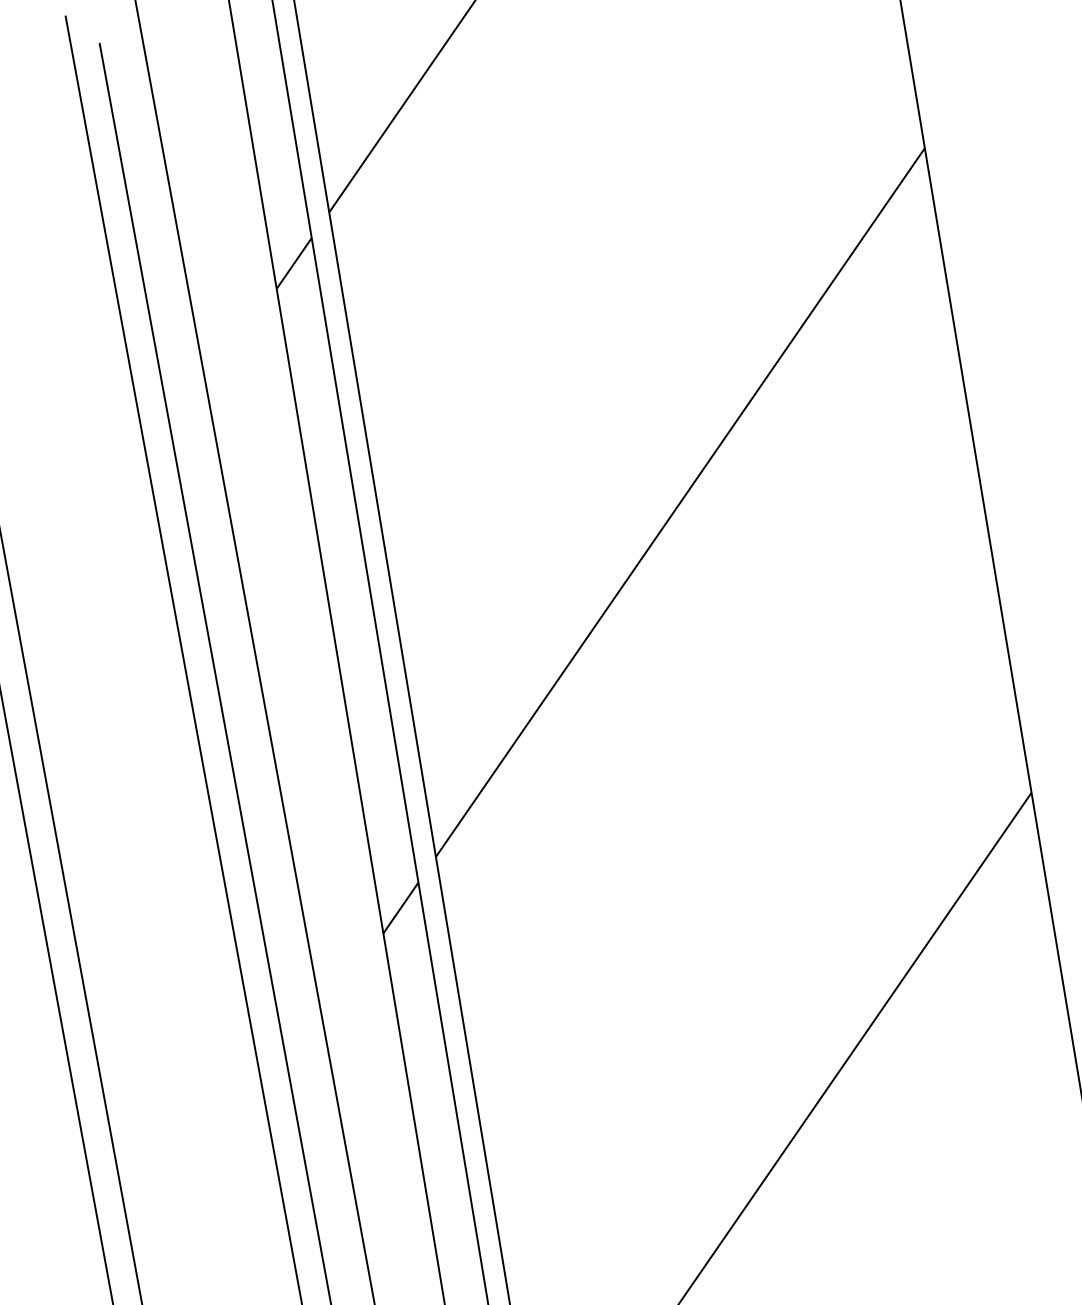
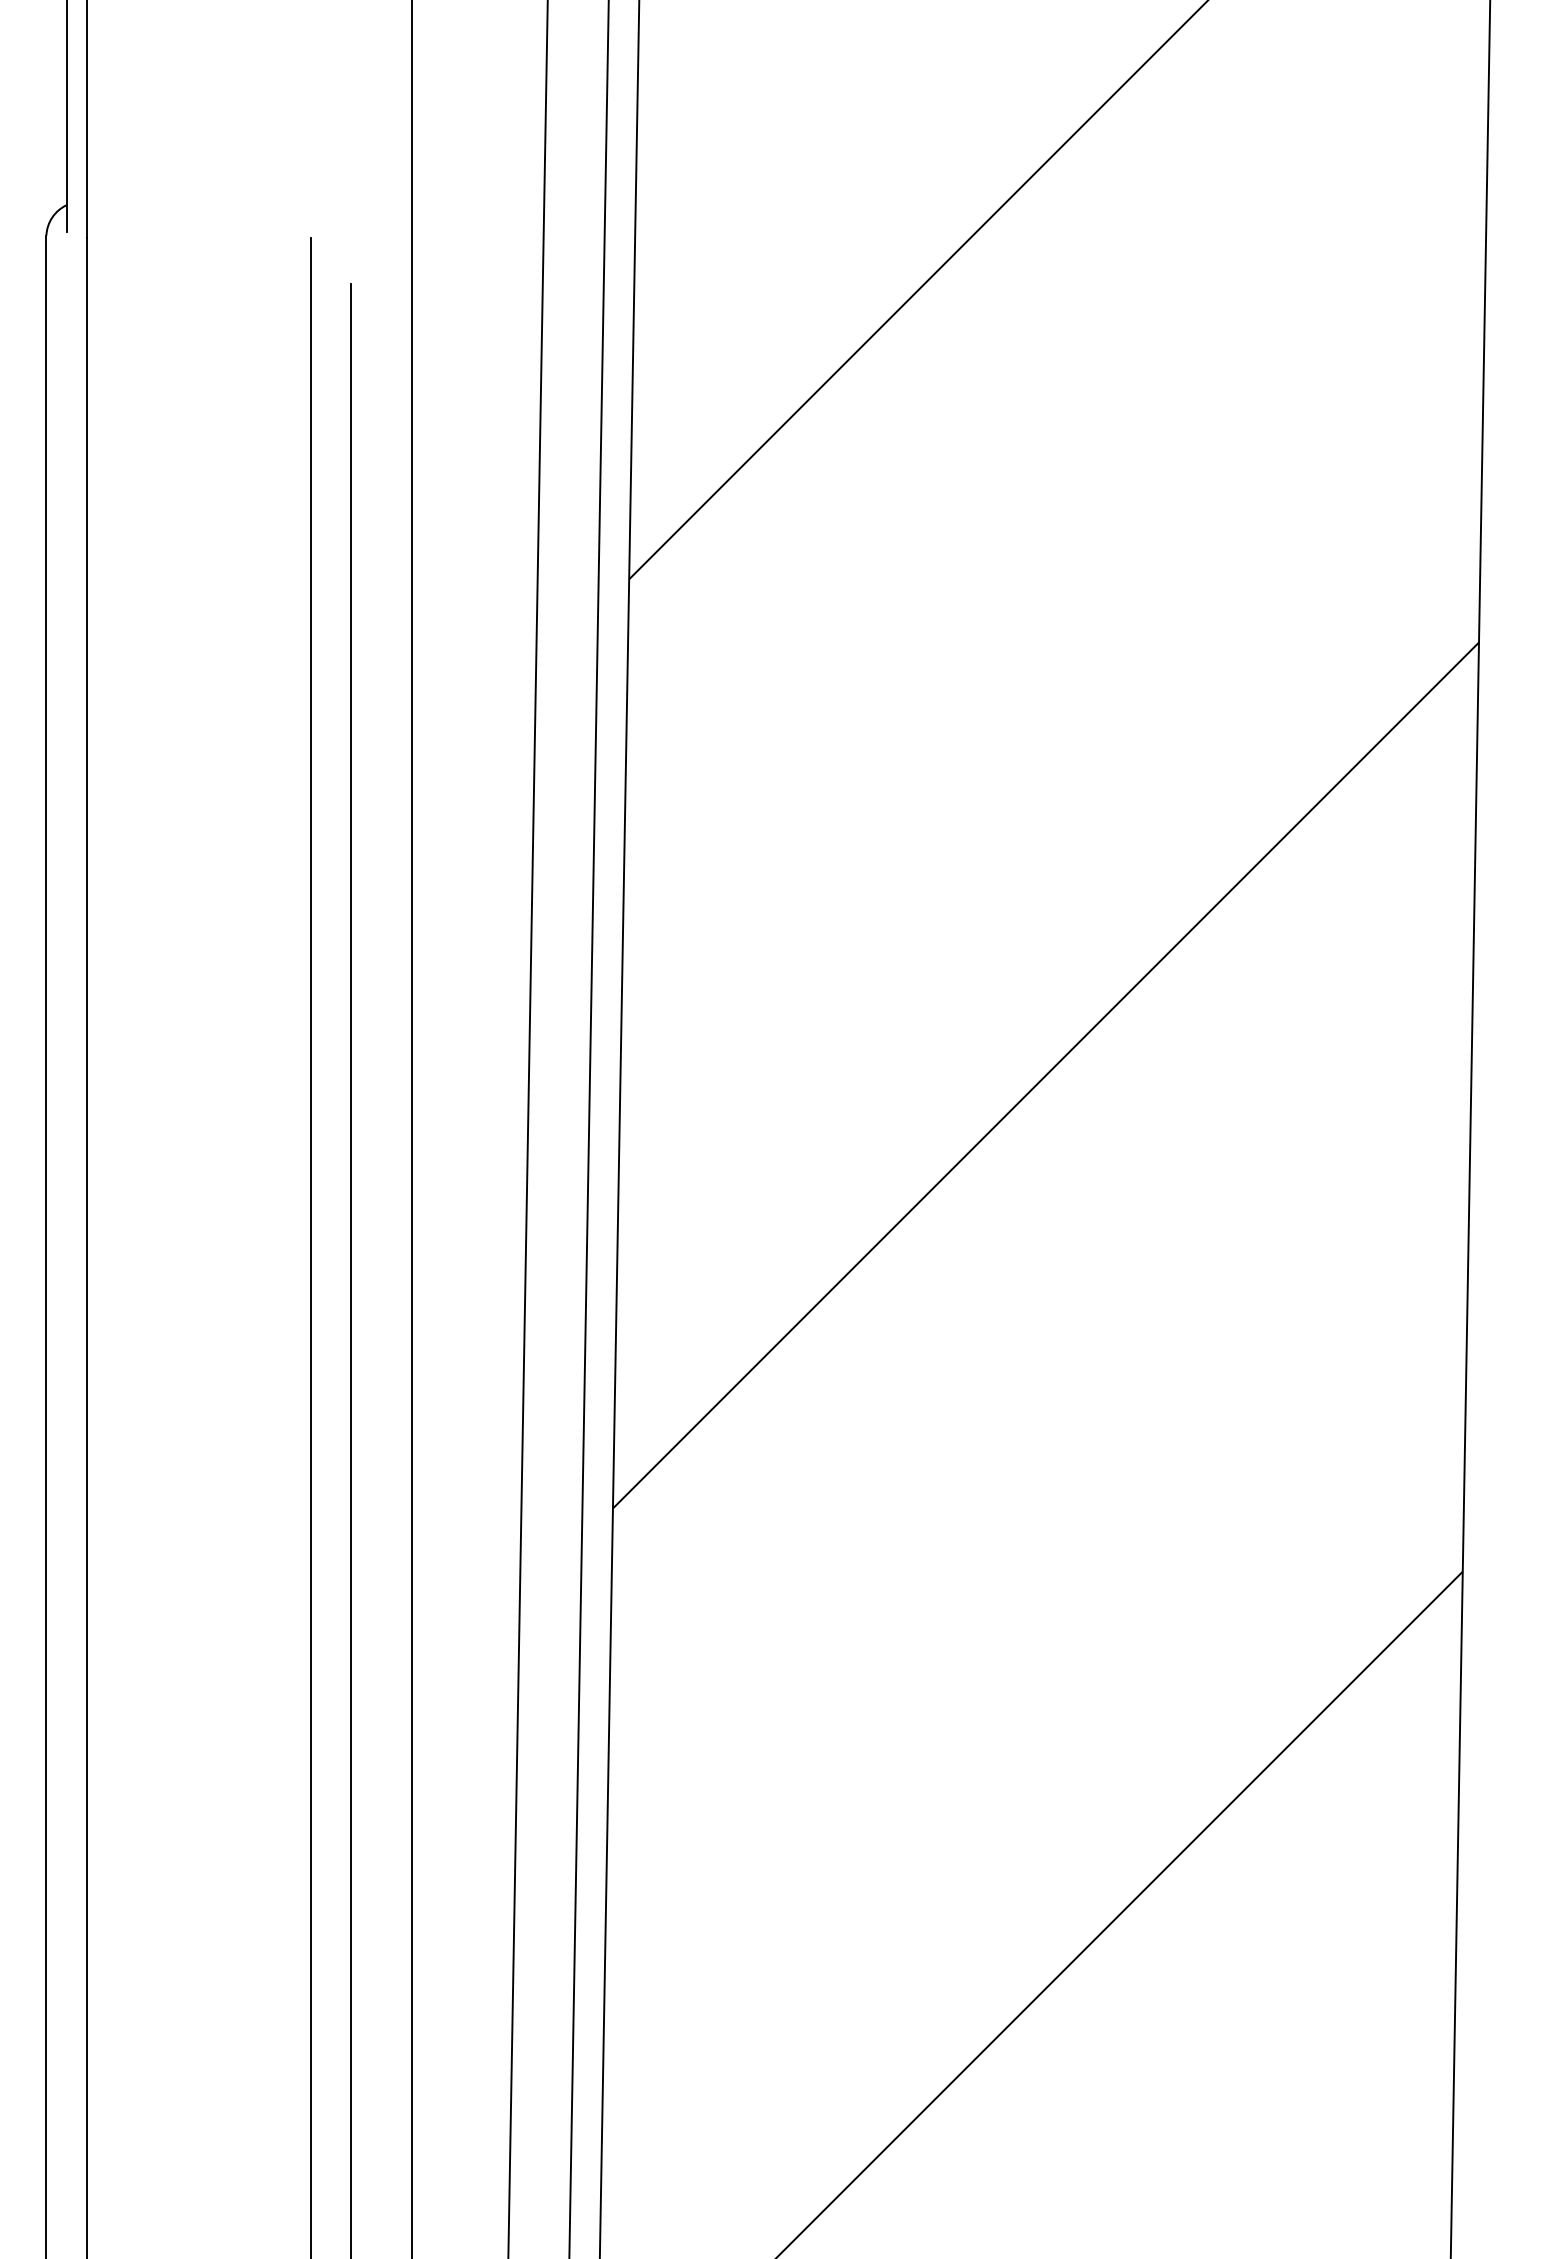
hatch: (347, 585) -> (558, 1105), removed

